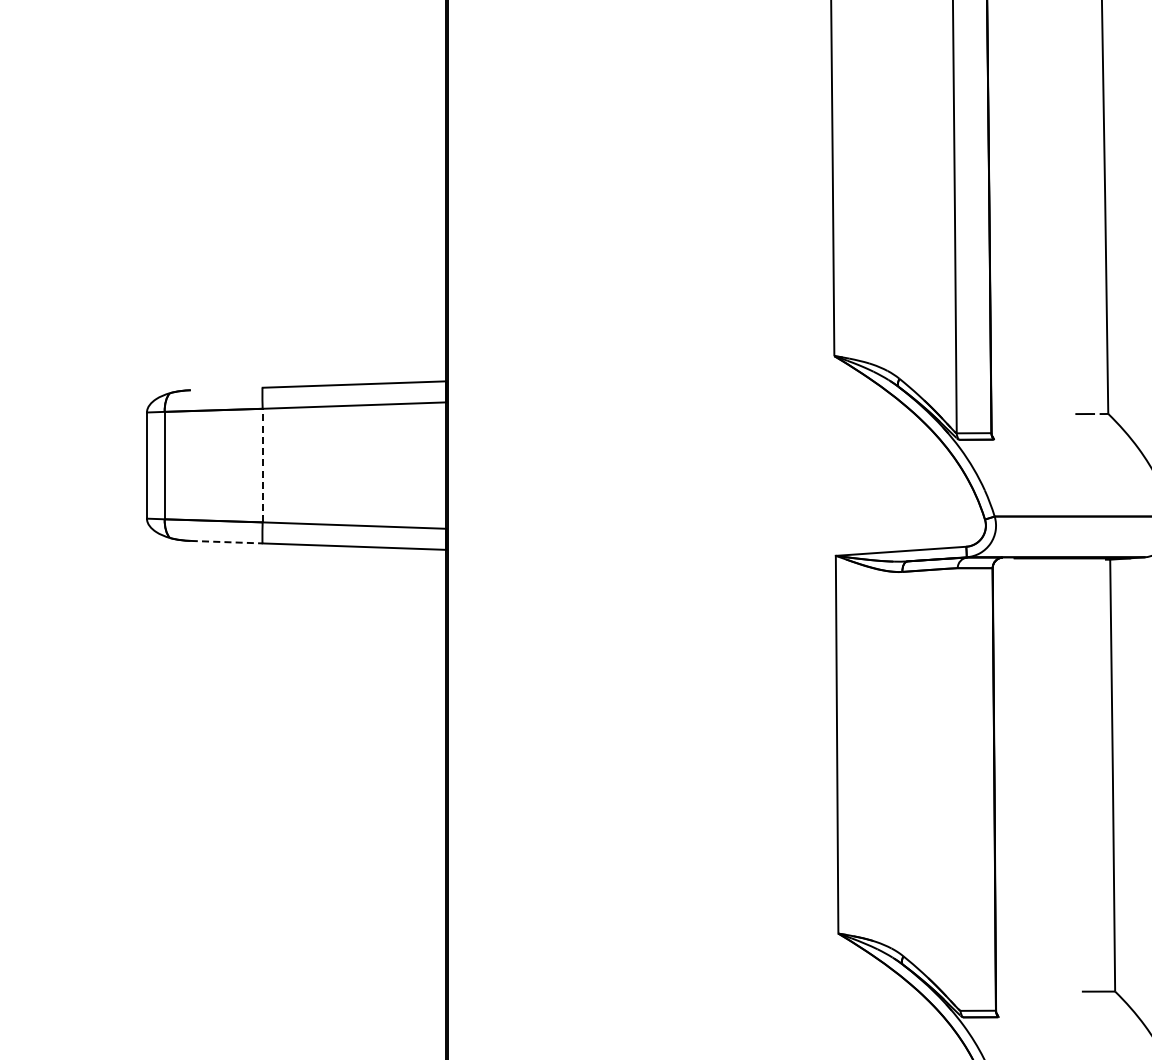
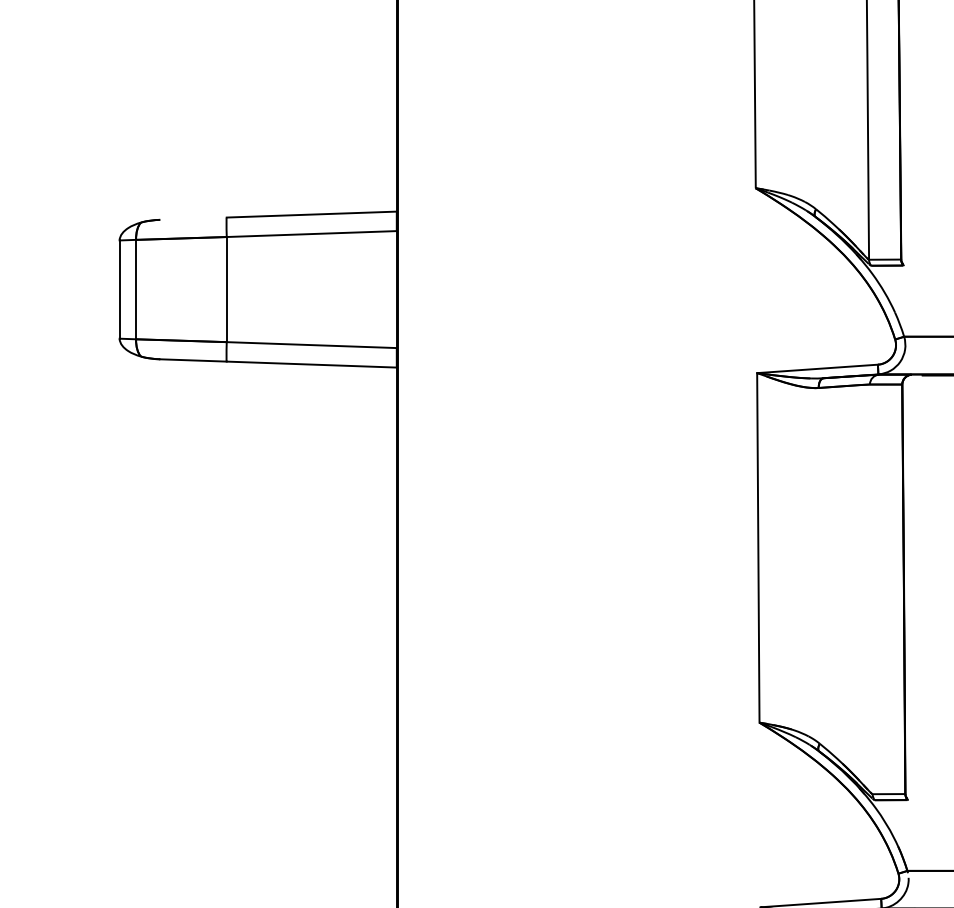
line: (262, 465) -> (226, 289), dashed -> solid
line: (226, 542) -> (193, 360), dashed -> solid

